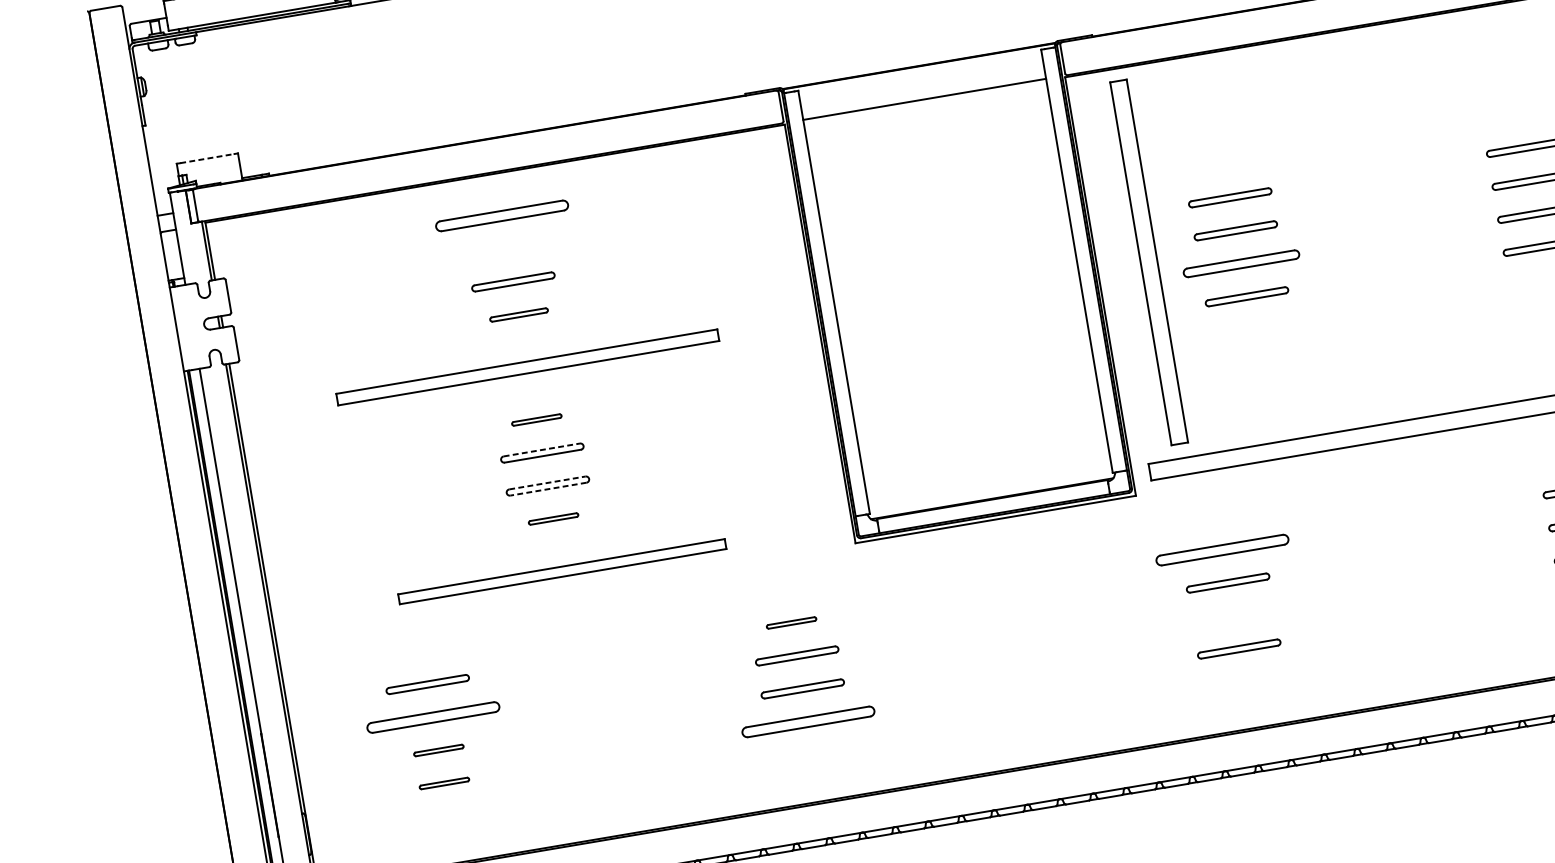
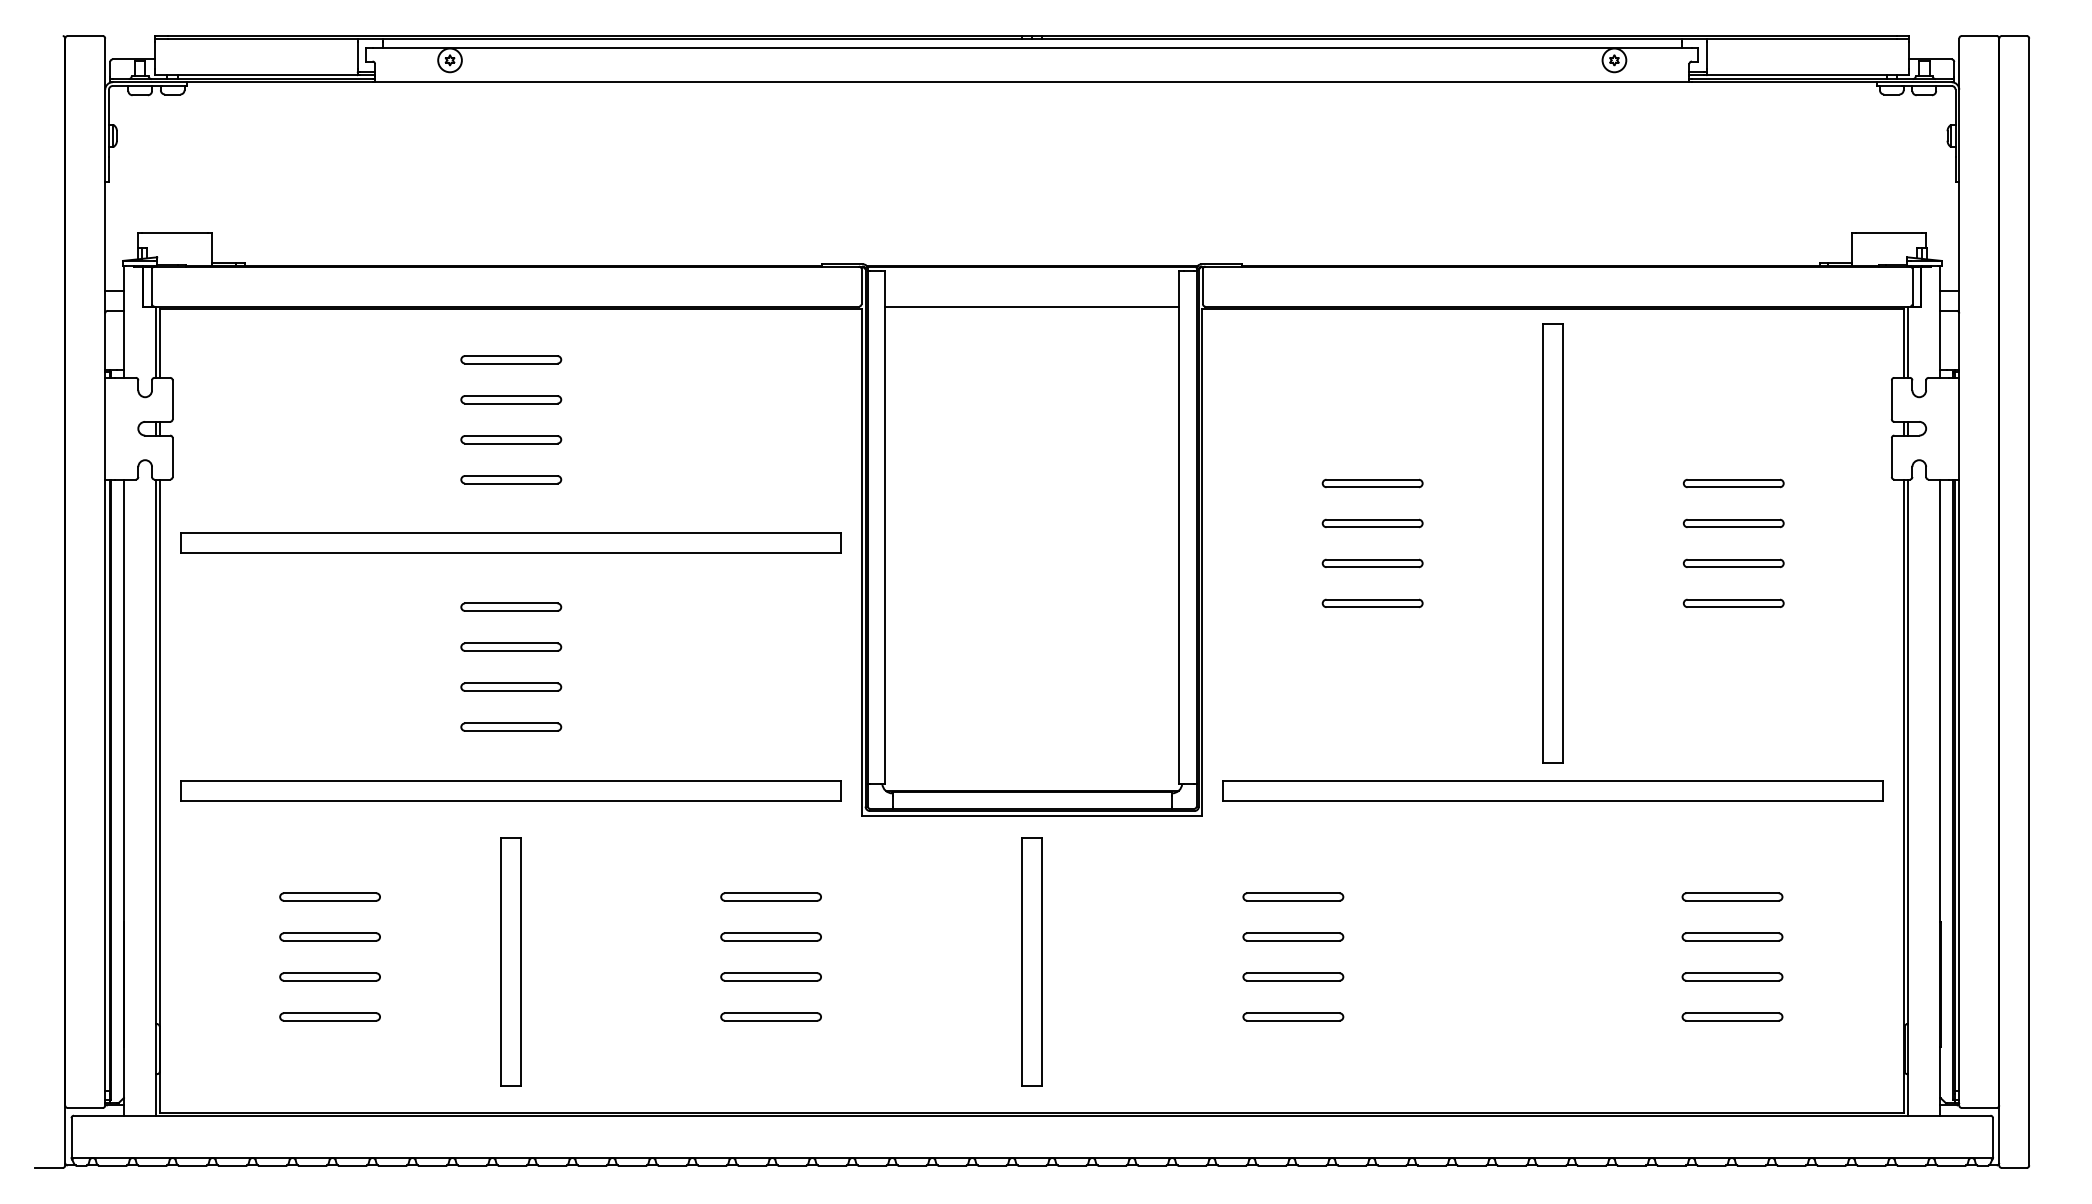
line: (207, 158) -> (175, 233), dashed -> solid
part: (502, 215) -> (511, 359), size x0.62
part: (507, 248) -> (511, 399), added
part: (1148, 262) -> (1552, 543), moved
part: (1241, 263) -> (1372, 563), size x0.71
part: (519, 314) -> (511, 479), size x1.43
part: (527, 366) -> (510, 542), size x1.43
part: (536, 419) -> (511, 606), size x1.67
line: (542, 450) -> (511, 643), dashed -> solid
line: (547, 483) -> (511, 683), dashed -> solid
line: (547, 488) -> (510, 690), dashed -> solid
part: (553, 518) -> (511, 726), size x1.67
part: (1222, 549) -> (1293, 896), size x0.62
part: (561, 571) -> (510, 790), size x1.67
part: (1233, 615) -> (1293, 976), added
part: (791, 622) -> (770, 896), size x1.67
part: (1015, 639) -> (1031, 961), added
part: (585, 712) -> (510, 961), added
part: (432, 717) -> (329, 936), size x0.62
part: (807, 721) -> (770, 1016), size x0.62
part: (438, 750) -> (329, 976), size x1.67
part: (443, 783) -> (329, 1016), size x1.67

